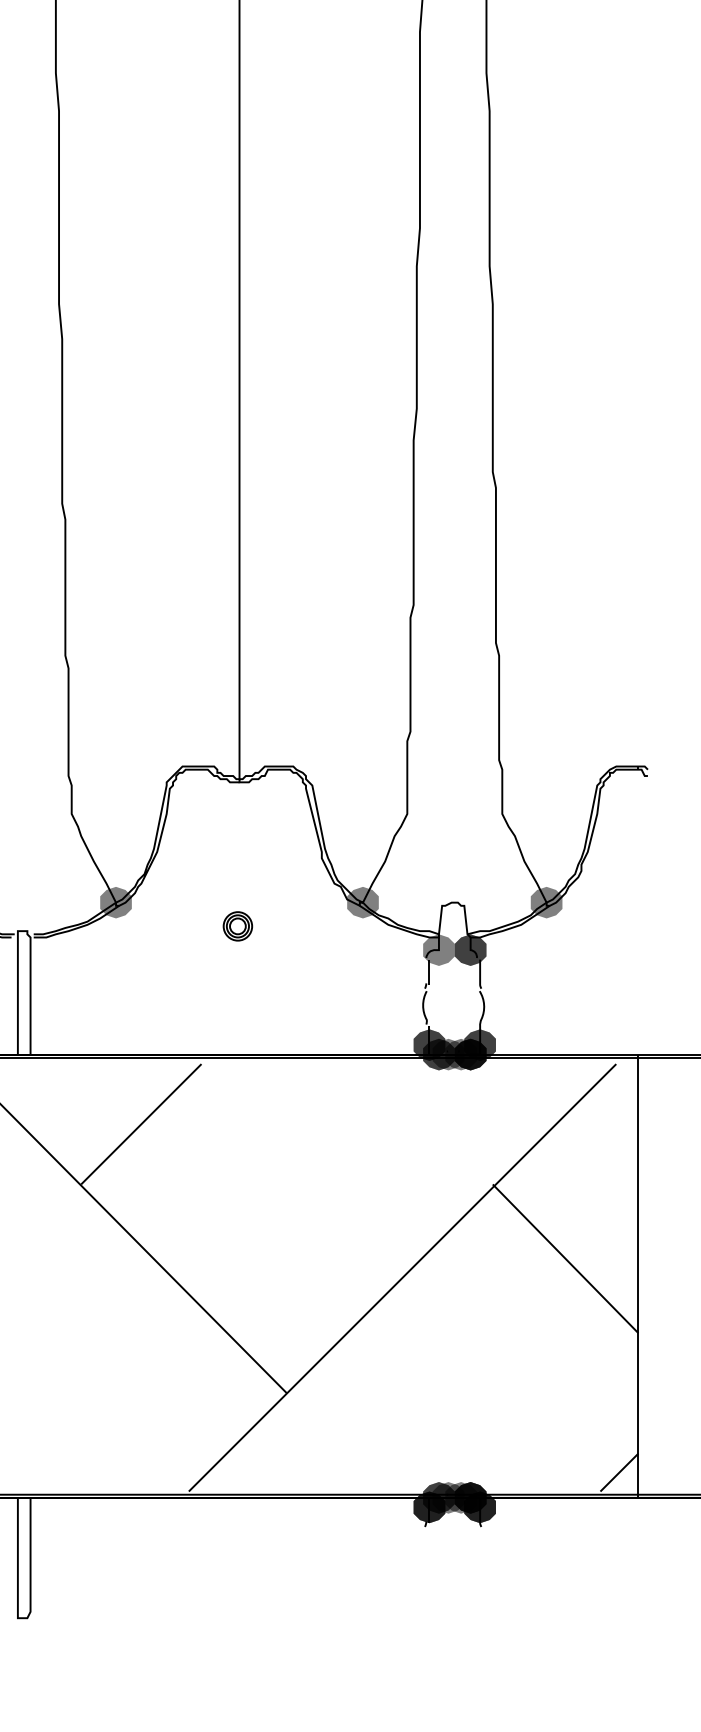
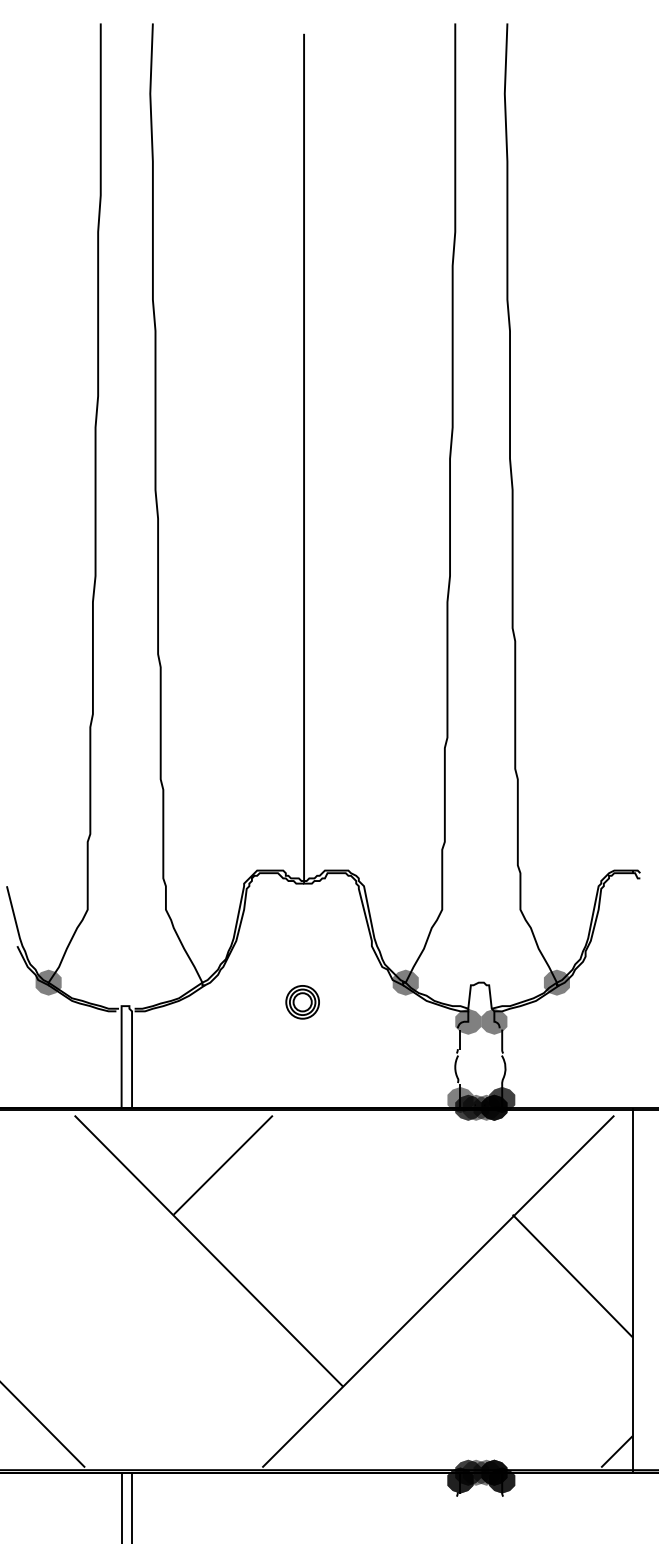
fill: (116, 902) -> (202, 982), removed
part: (237, 925) -> (302, 1001), size x1.4
fill: (470, 949) -> (494, 1021), removed
fill: (429, 1044) -> (460, 1099), removed

